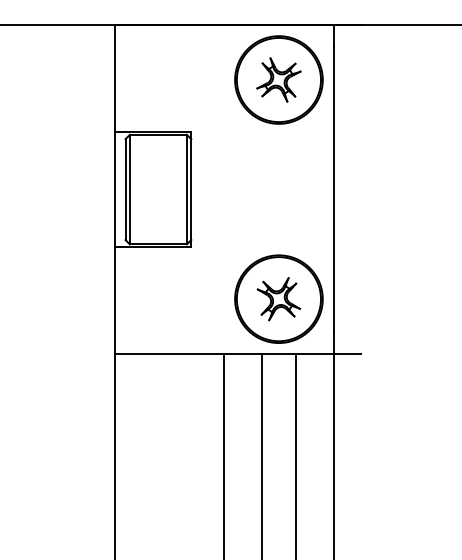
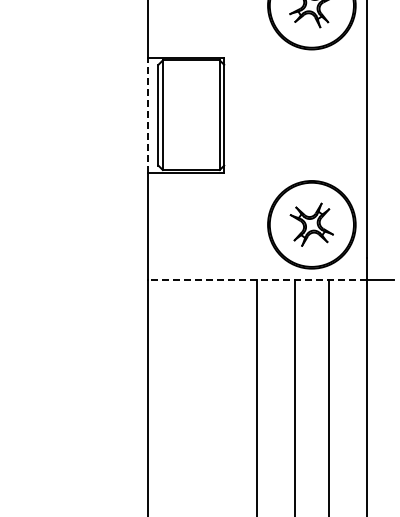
line: (114, 189) -> (147, 115), solid -> dashed
line: (224, 354) -> (257, 280), solid -> dashed

